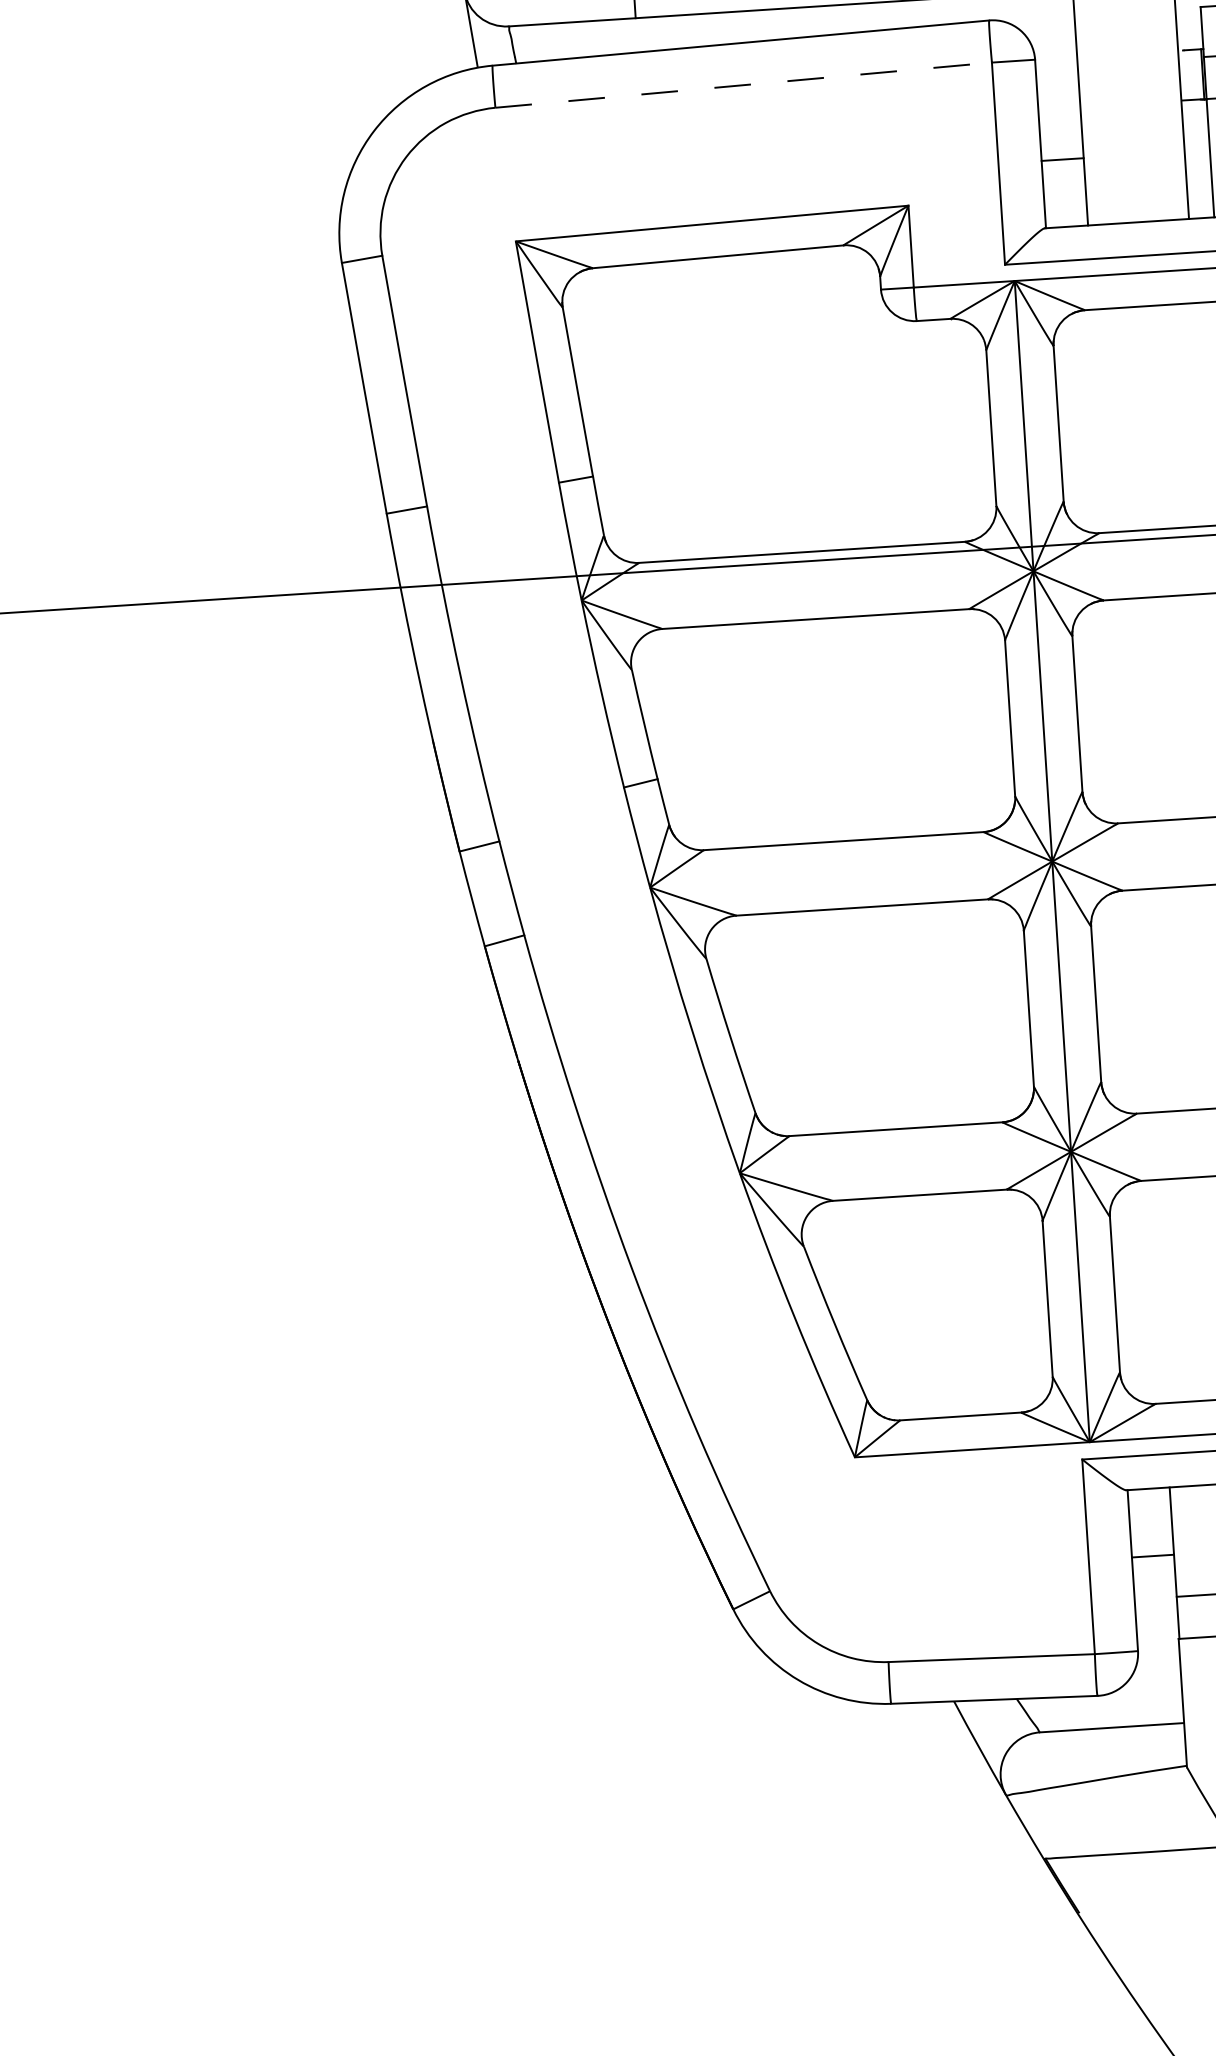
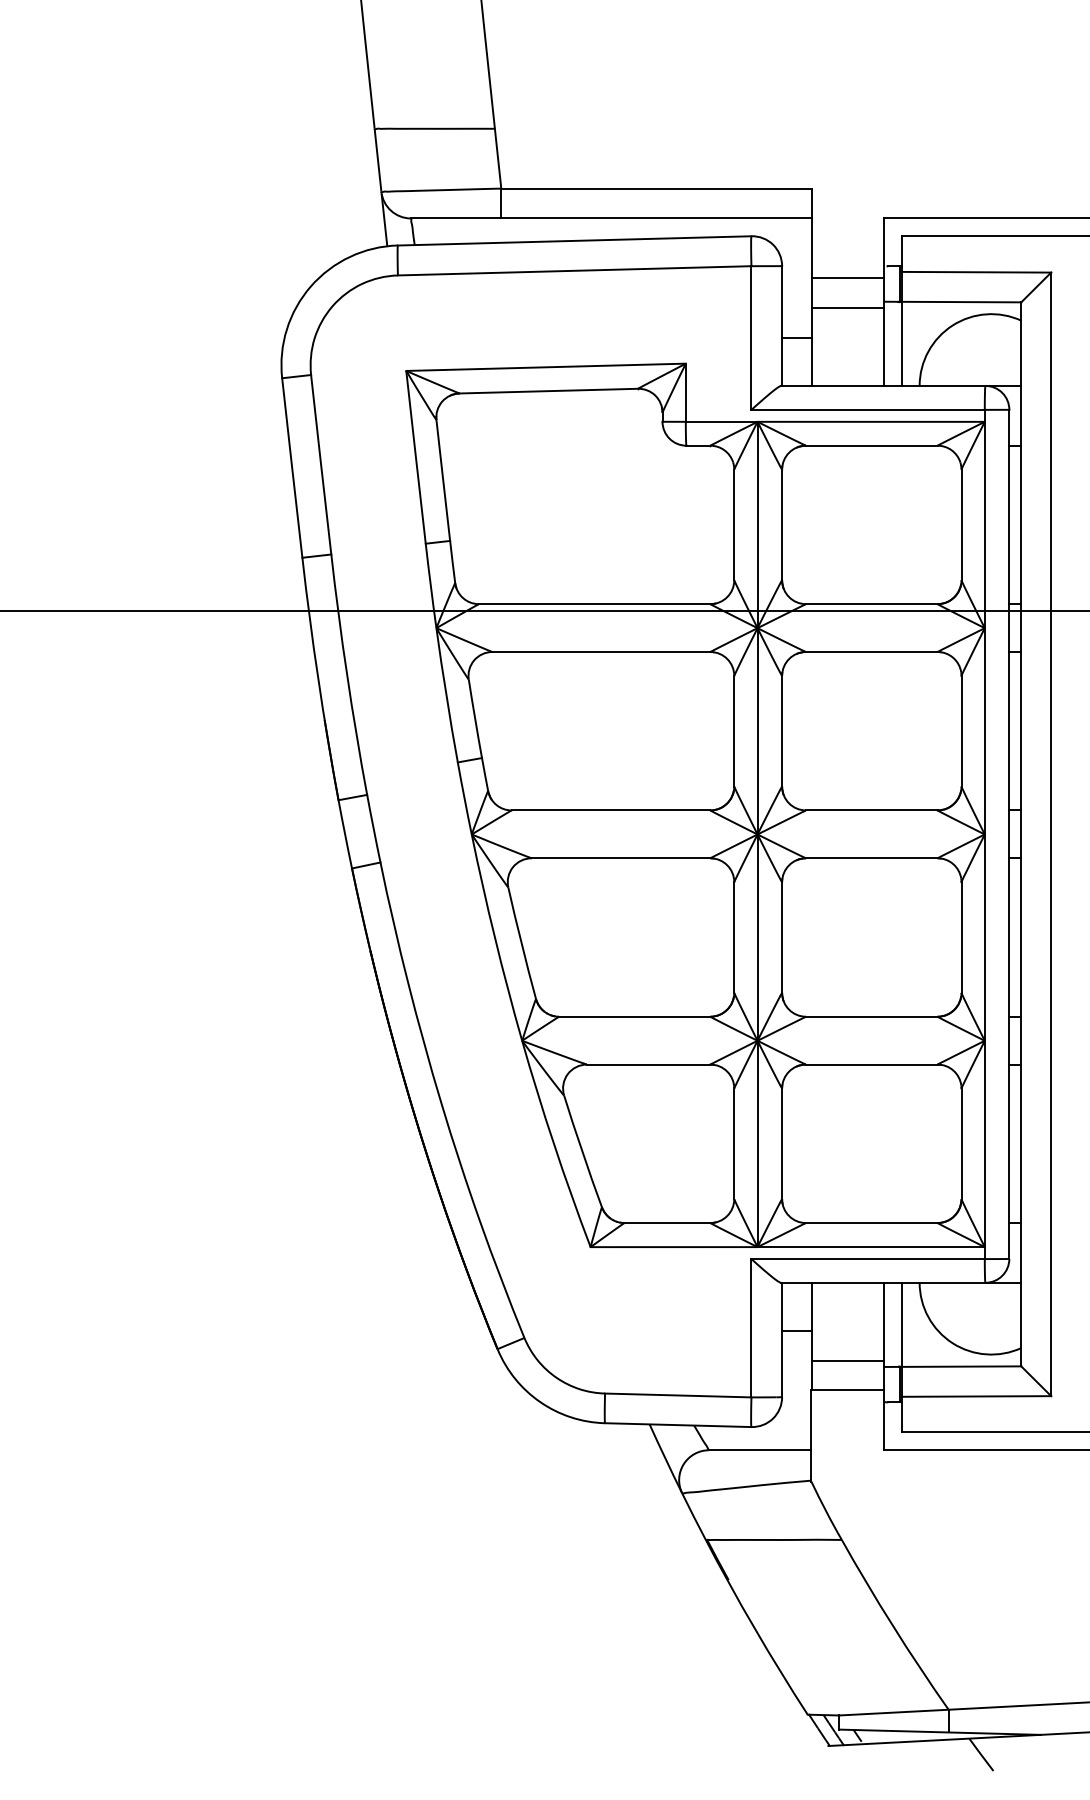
line: (1128, 71) -> (847, 278), added
line: (743, 84) -> (574, 270), dashed -> solid
line: (1130, 113) -> (847, 308), added

